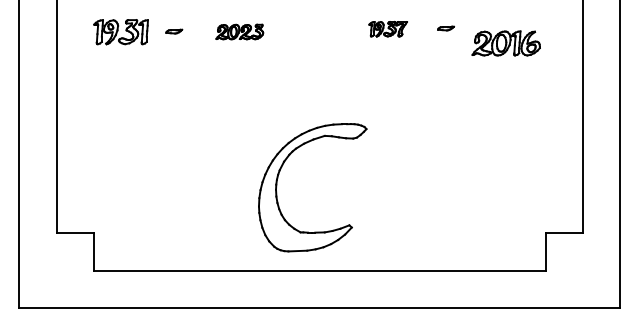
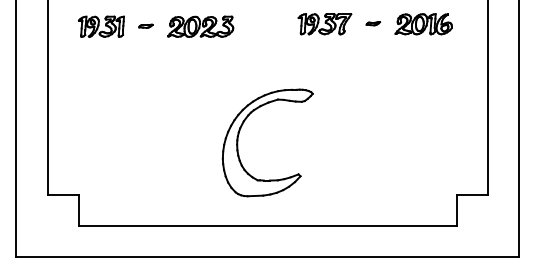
part: (387, 29) -> (324, 24), size x1.67
part: (239, 31) -> (200, 26), size x1.67
part: (505, 43) -> (423, 24), moved
part: (277, 187) -> (238, 142), moved

